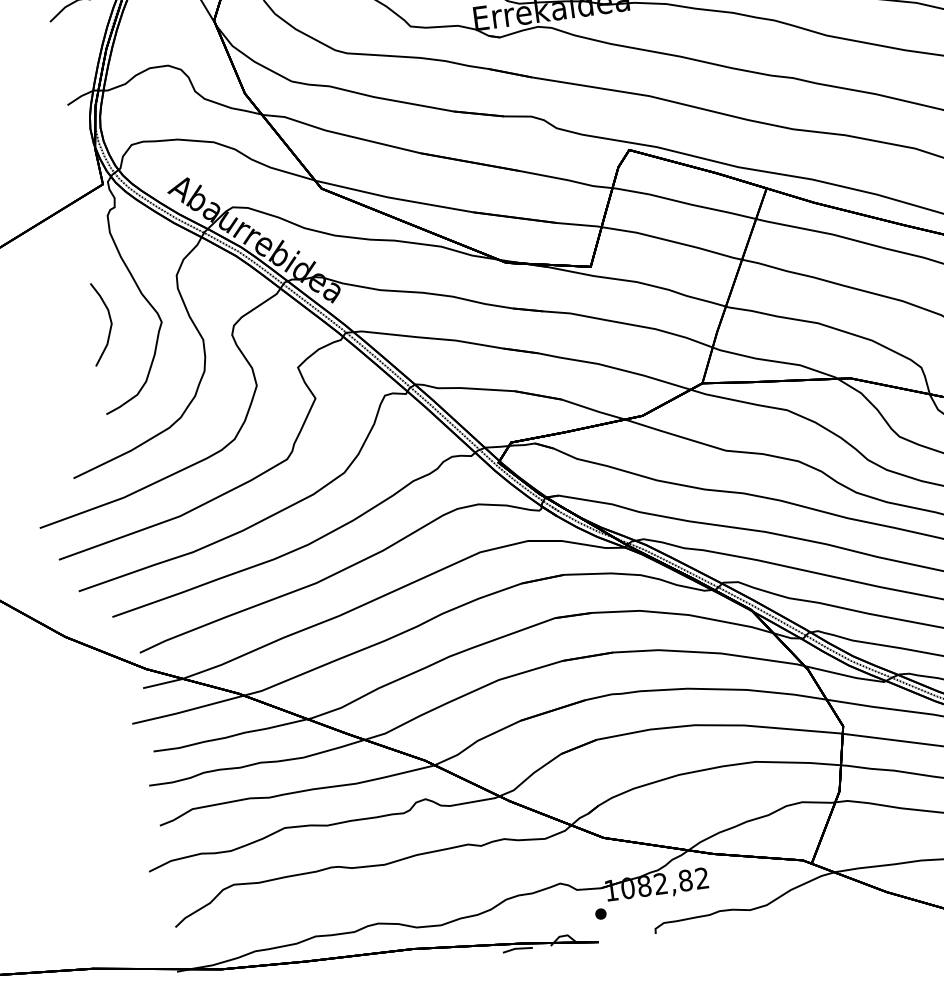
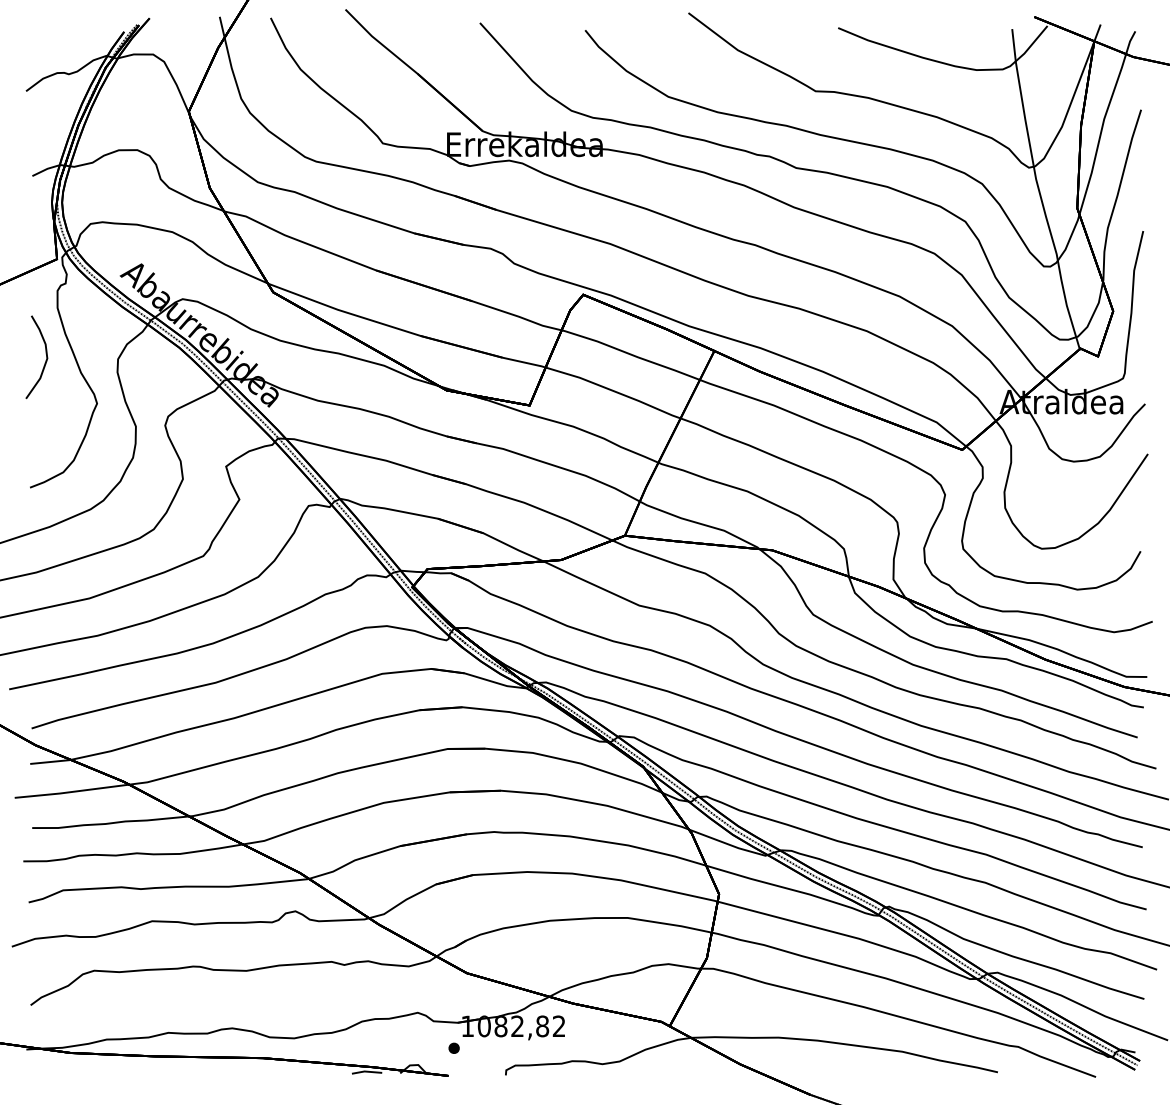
curve: (110, 325) -> (45, 360), moved

